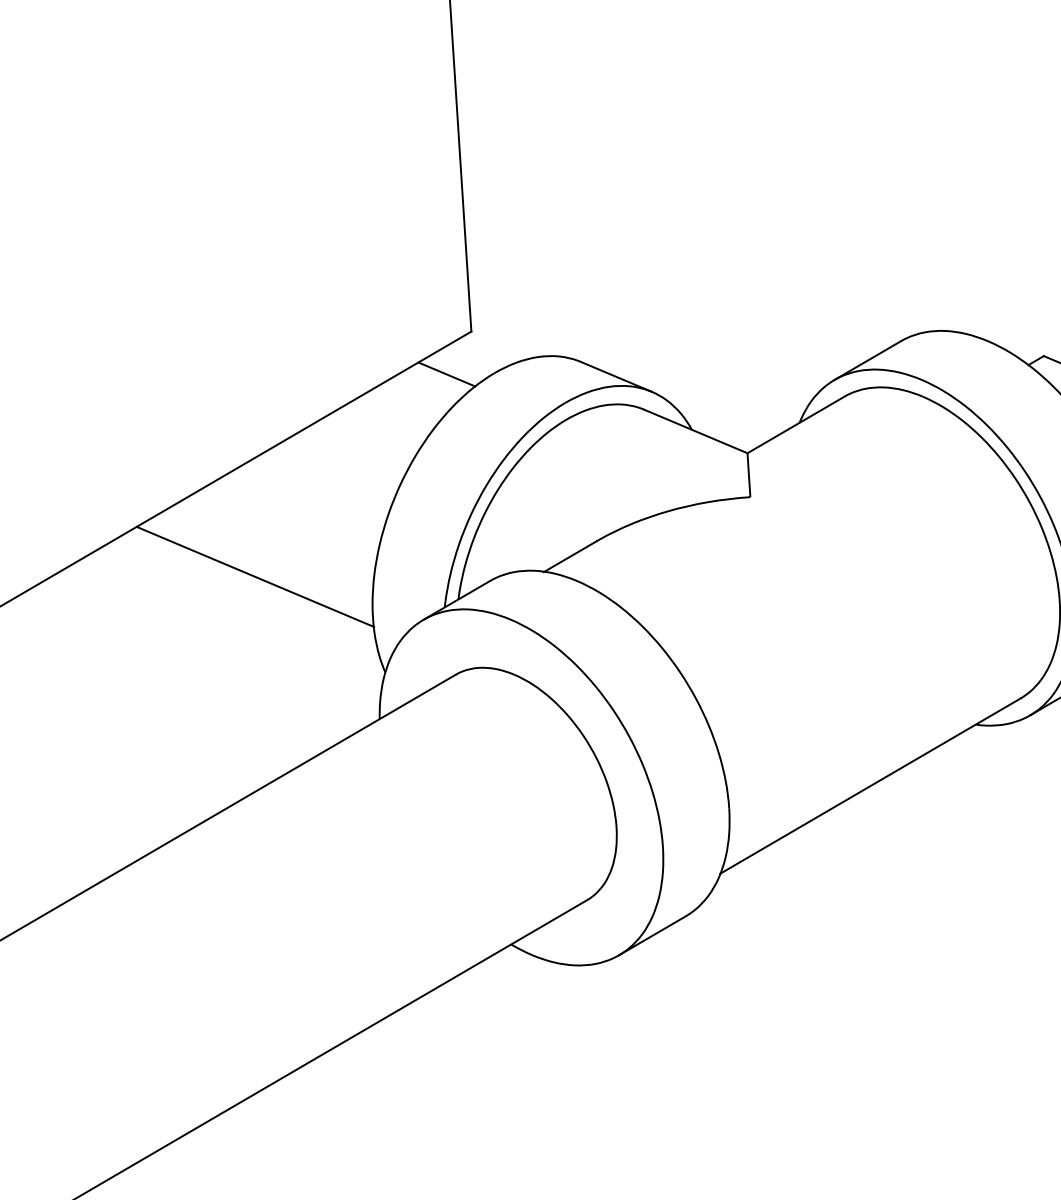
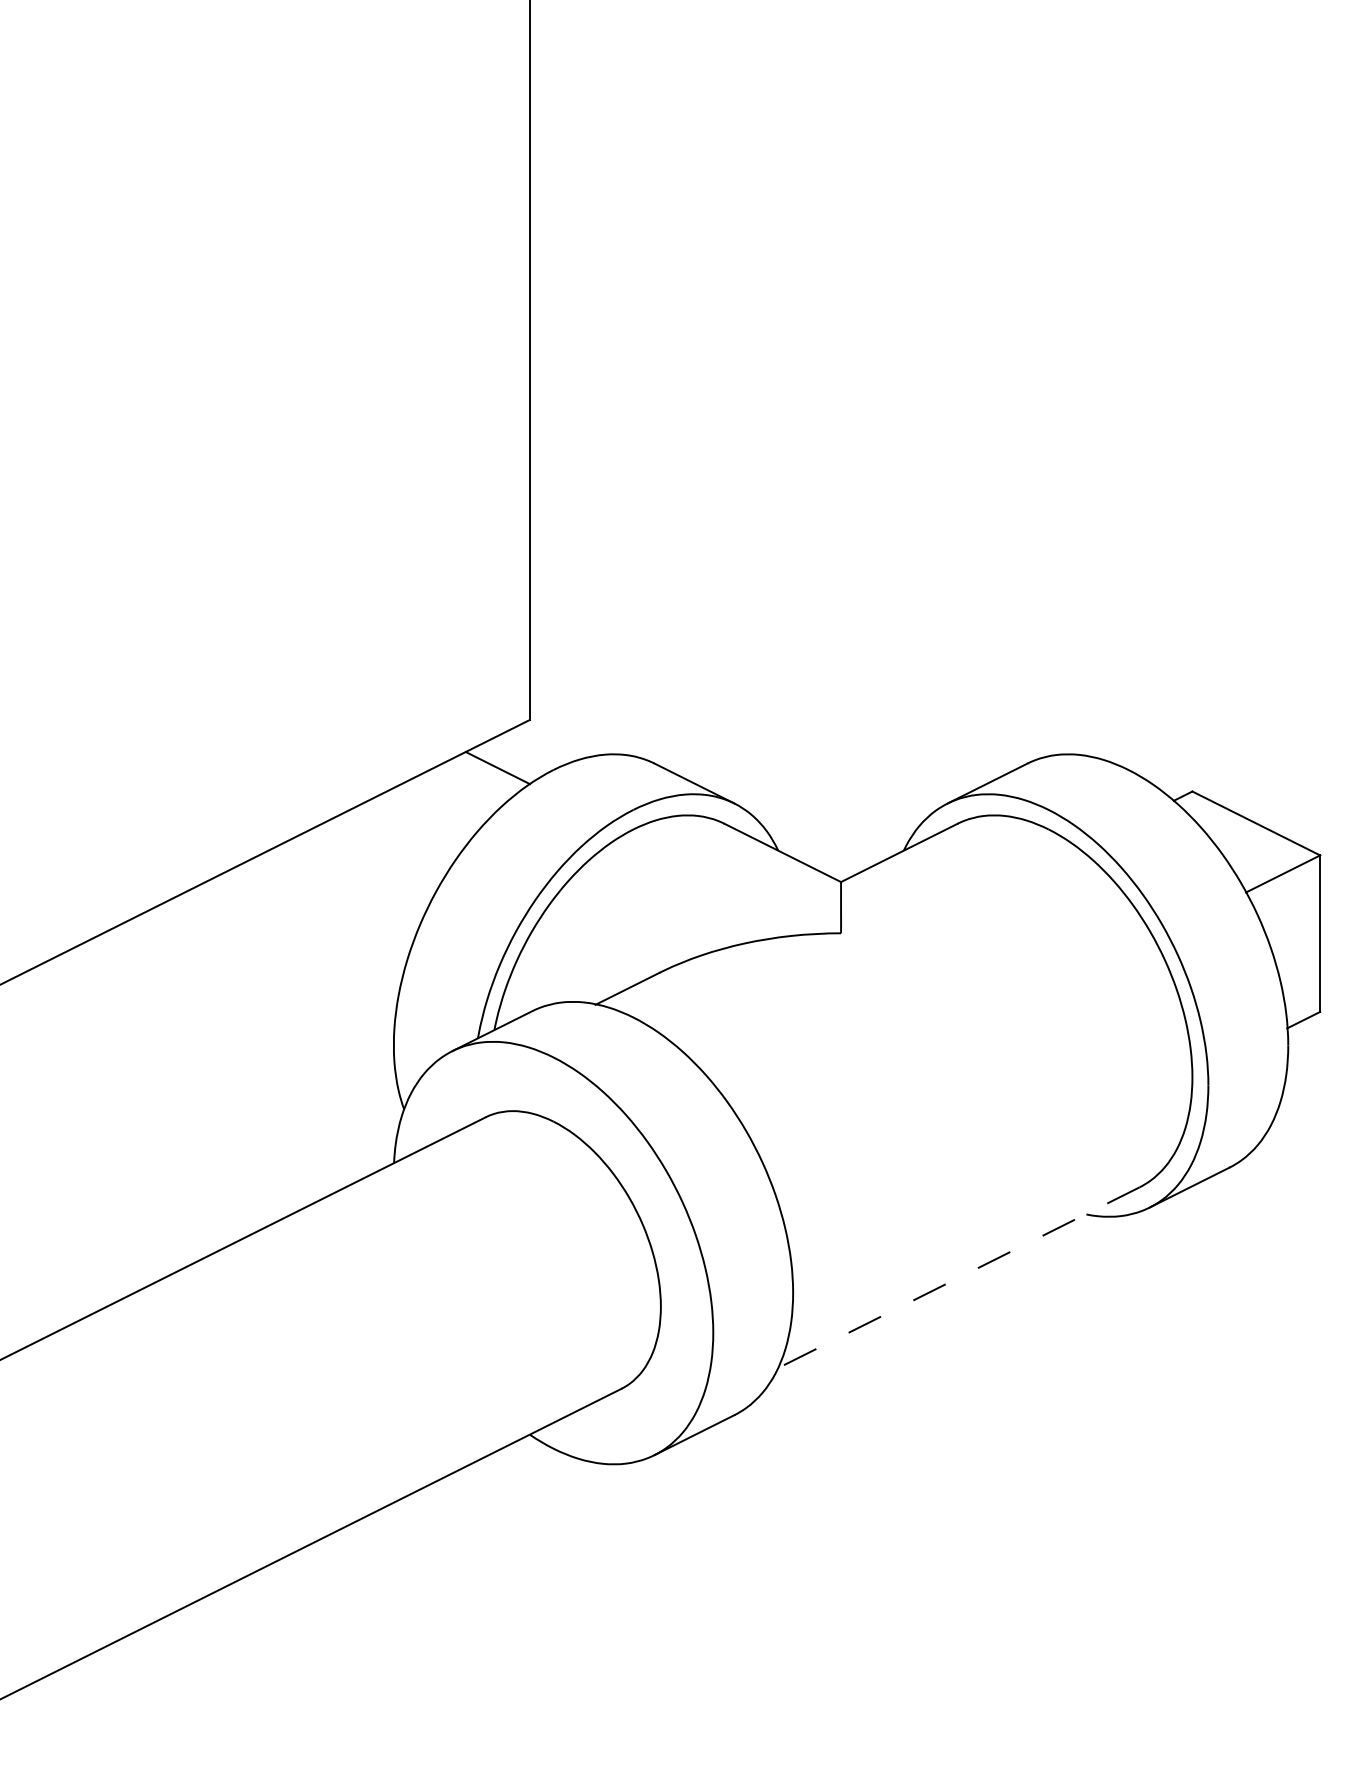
line: (255, 576) -> (260, 988), removed
line: (870, 786) -> (958, 1278), solid -> dashed

